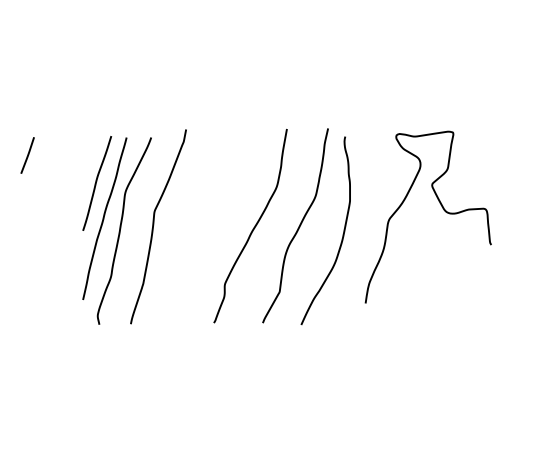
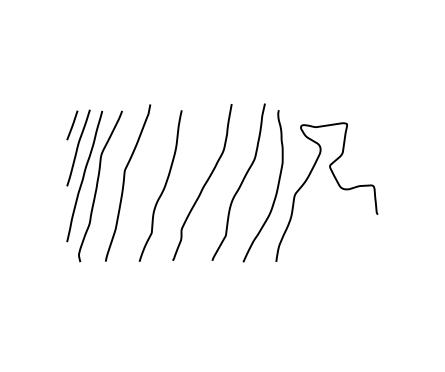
line: (27, 155) -> (72, 125), moved
curve: (442, 210) -> (338, 186), moved
curve: (202, 232) -> (163, 187), added

